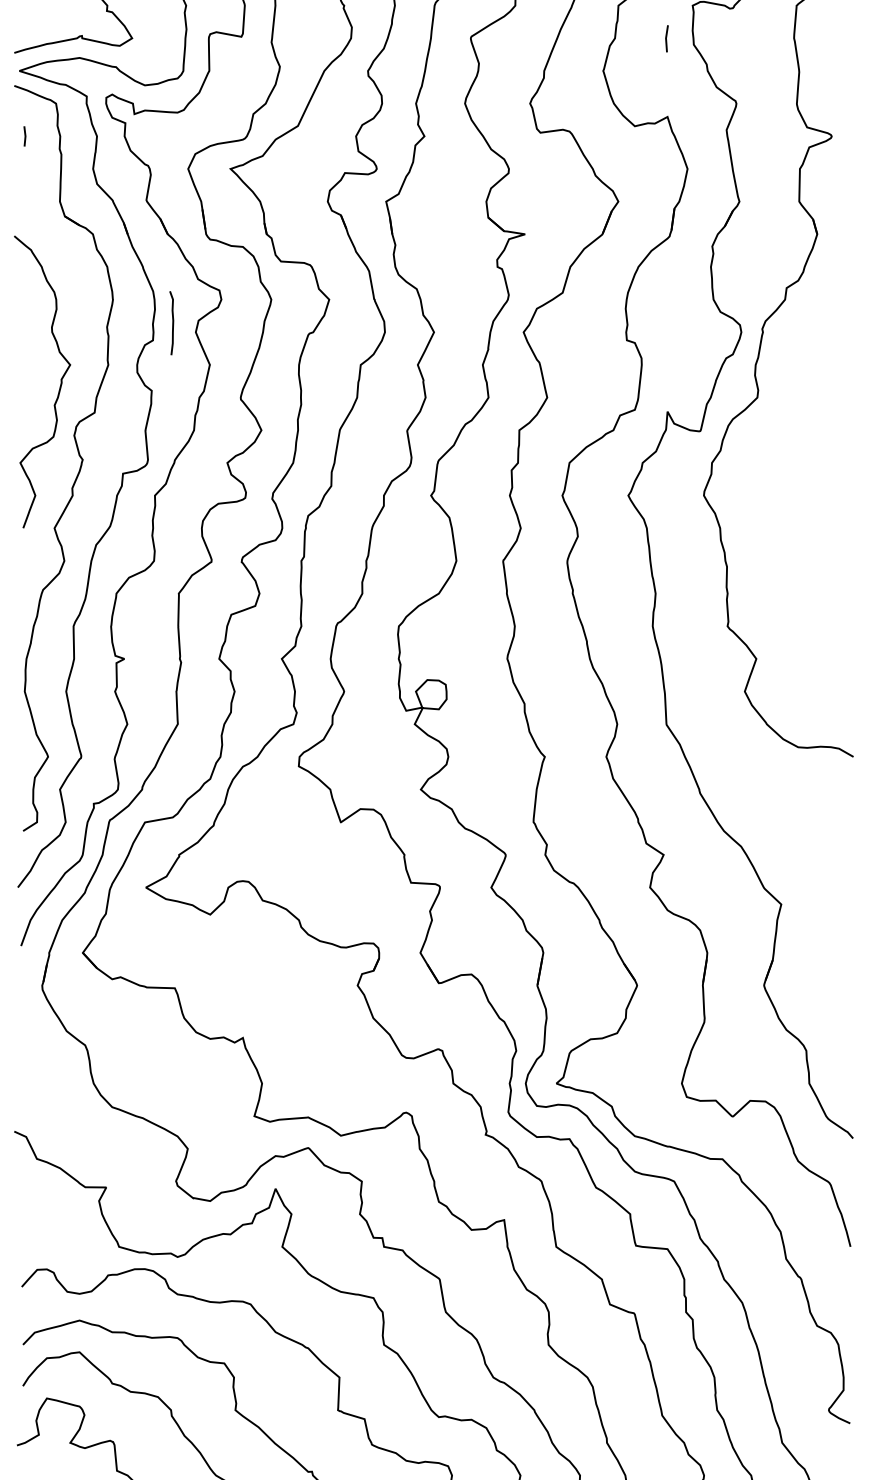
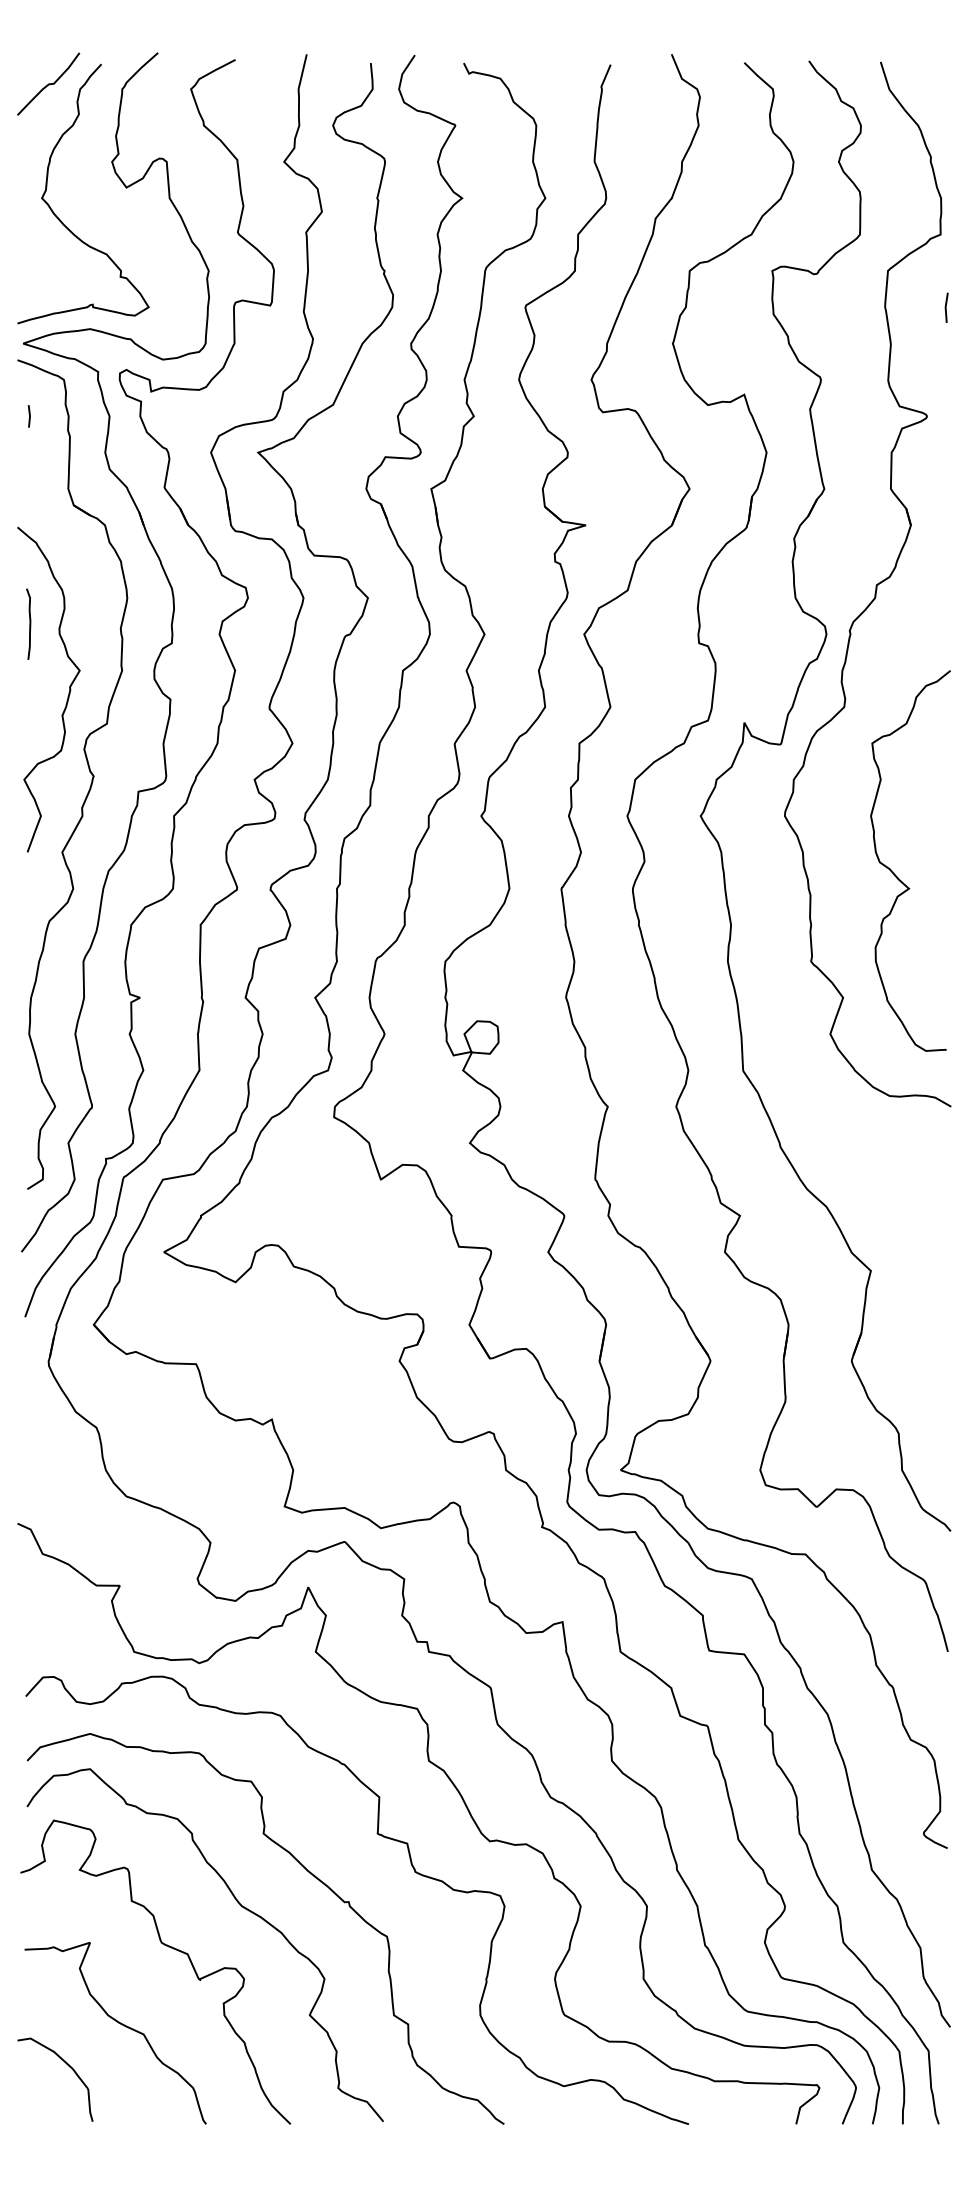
line: (666, 38) -> (946, 307), moved
curve: (172, 322) -> (29, 623), moved
curve: (801, 545) -> (893, 871), added

